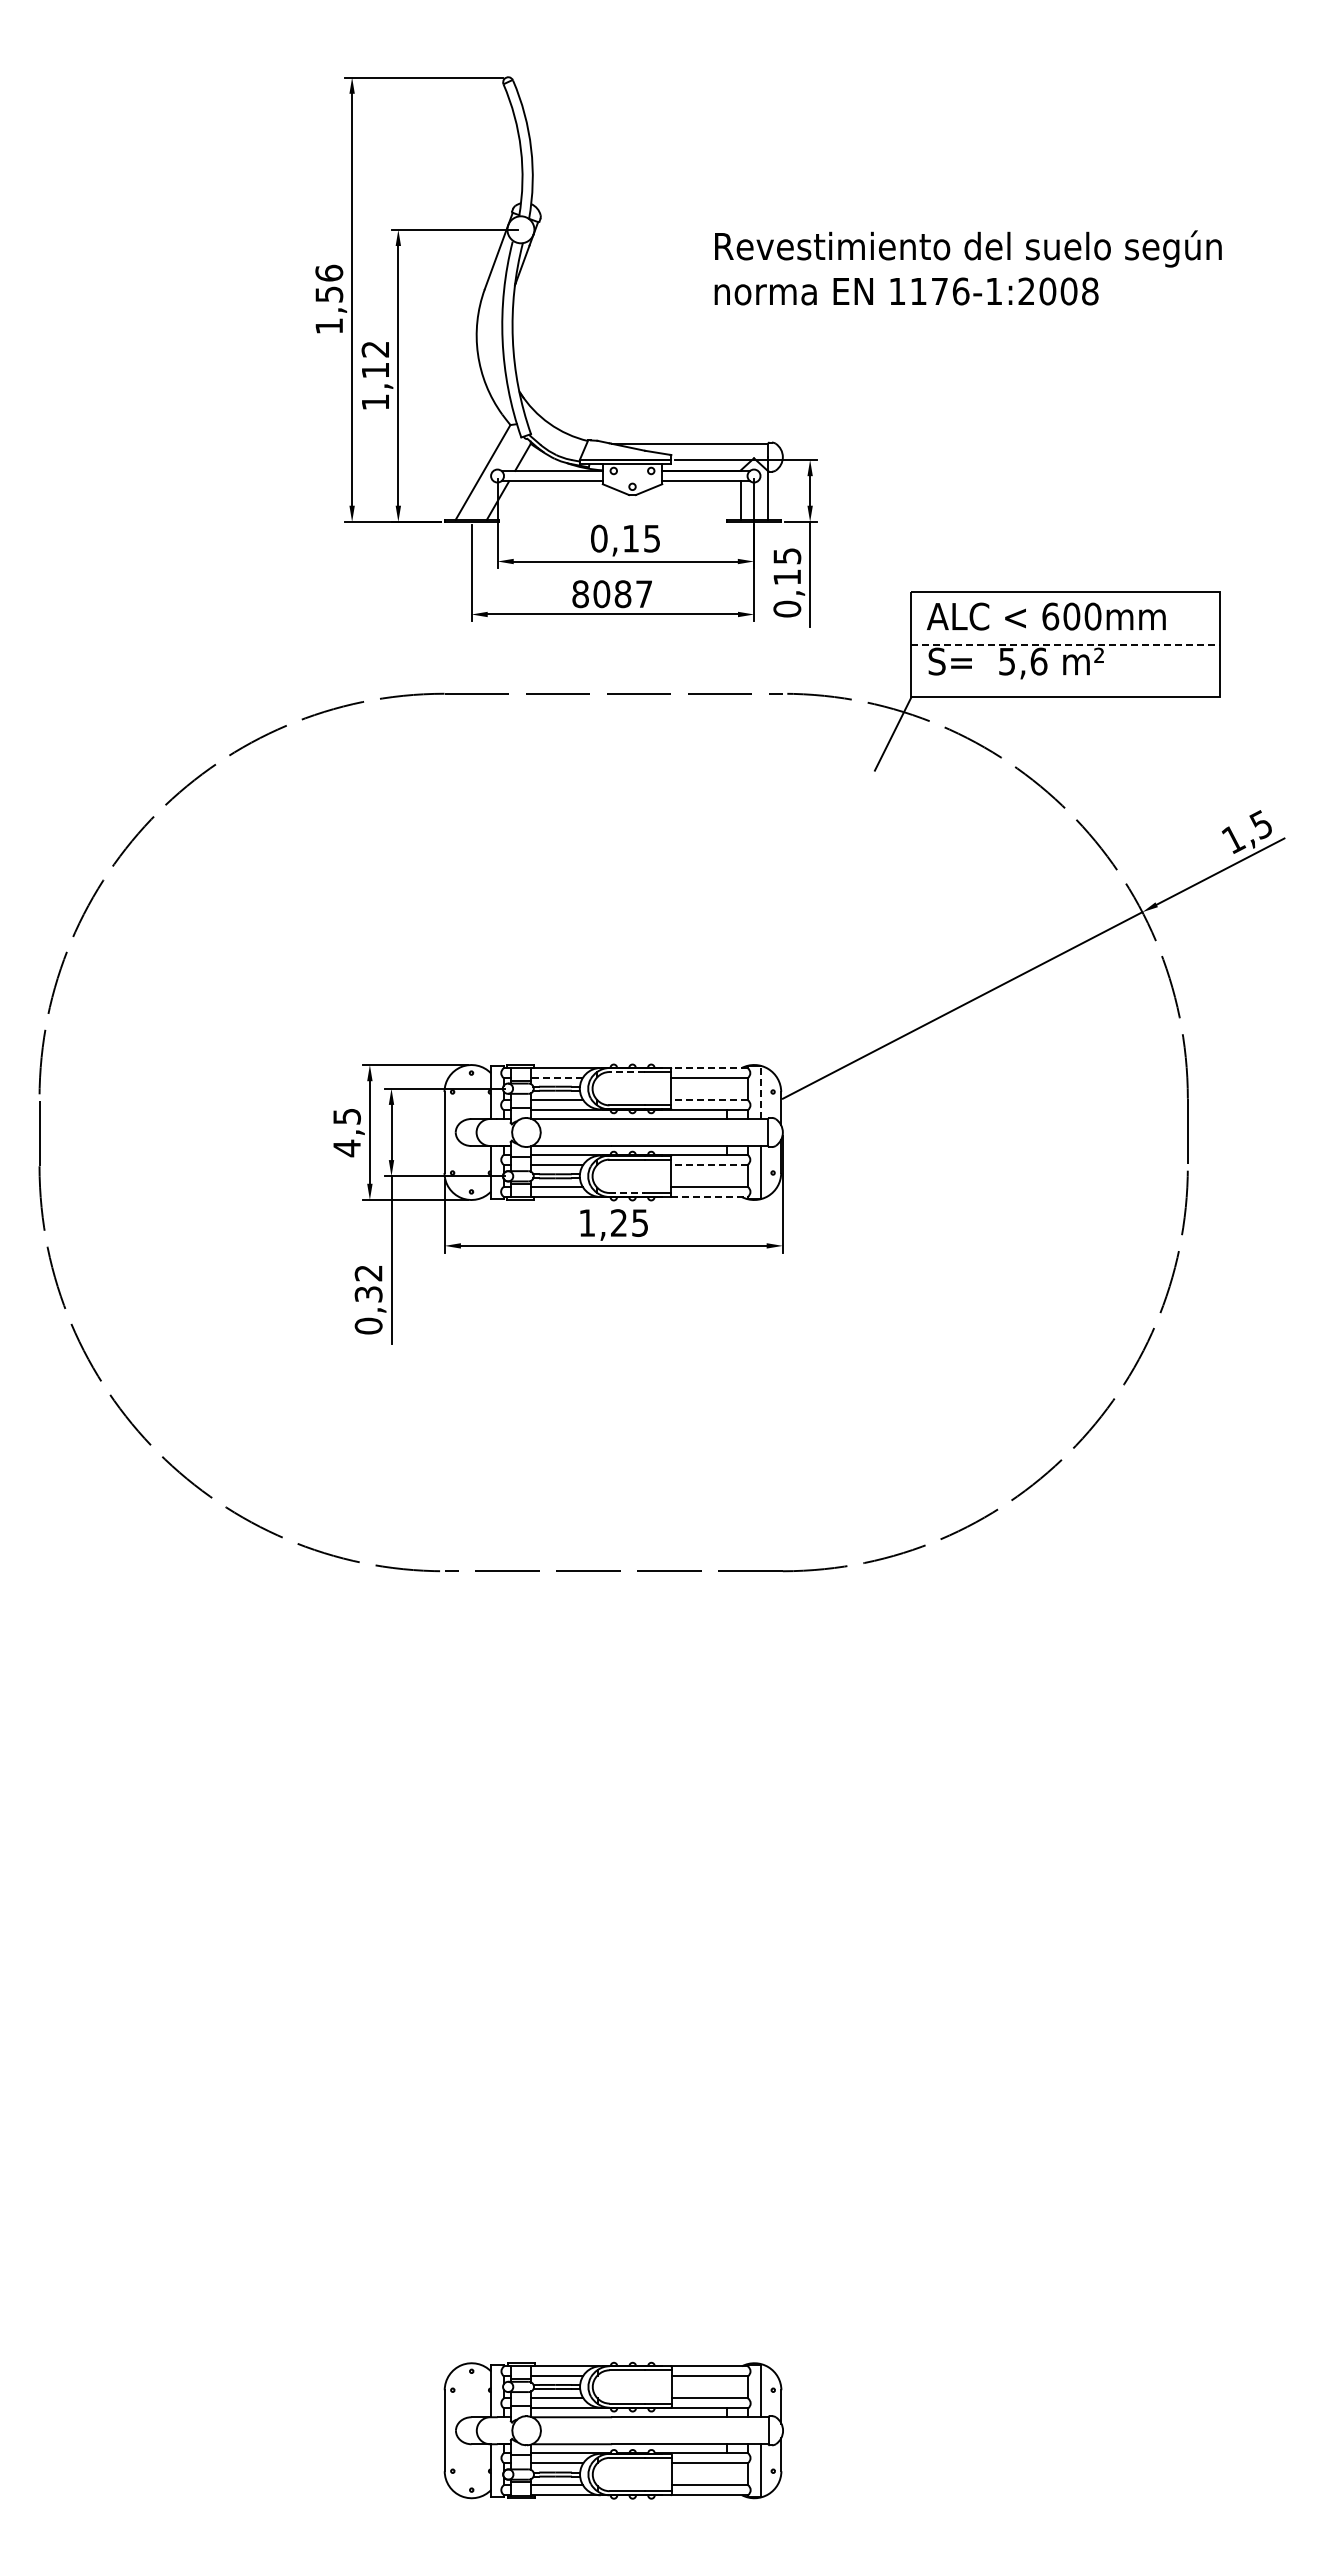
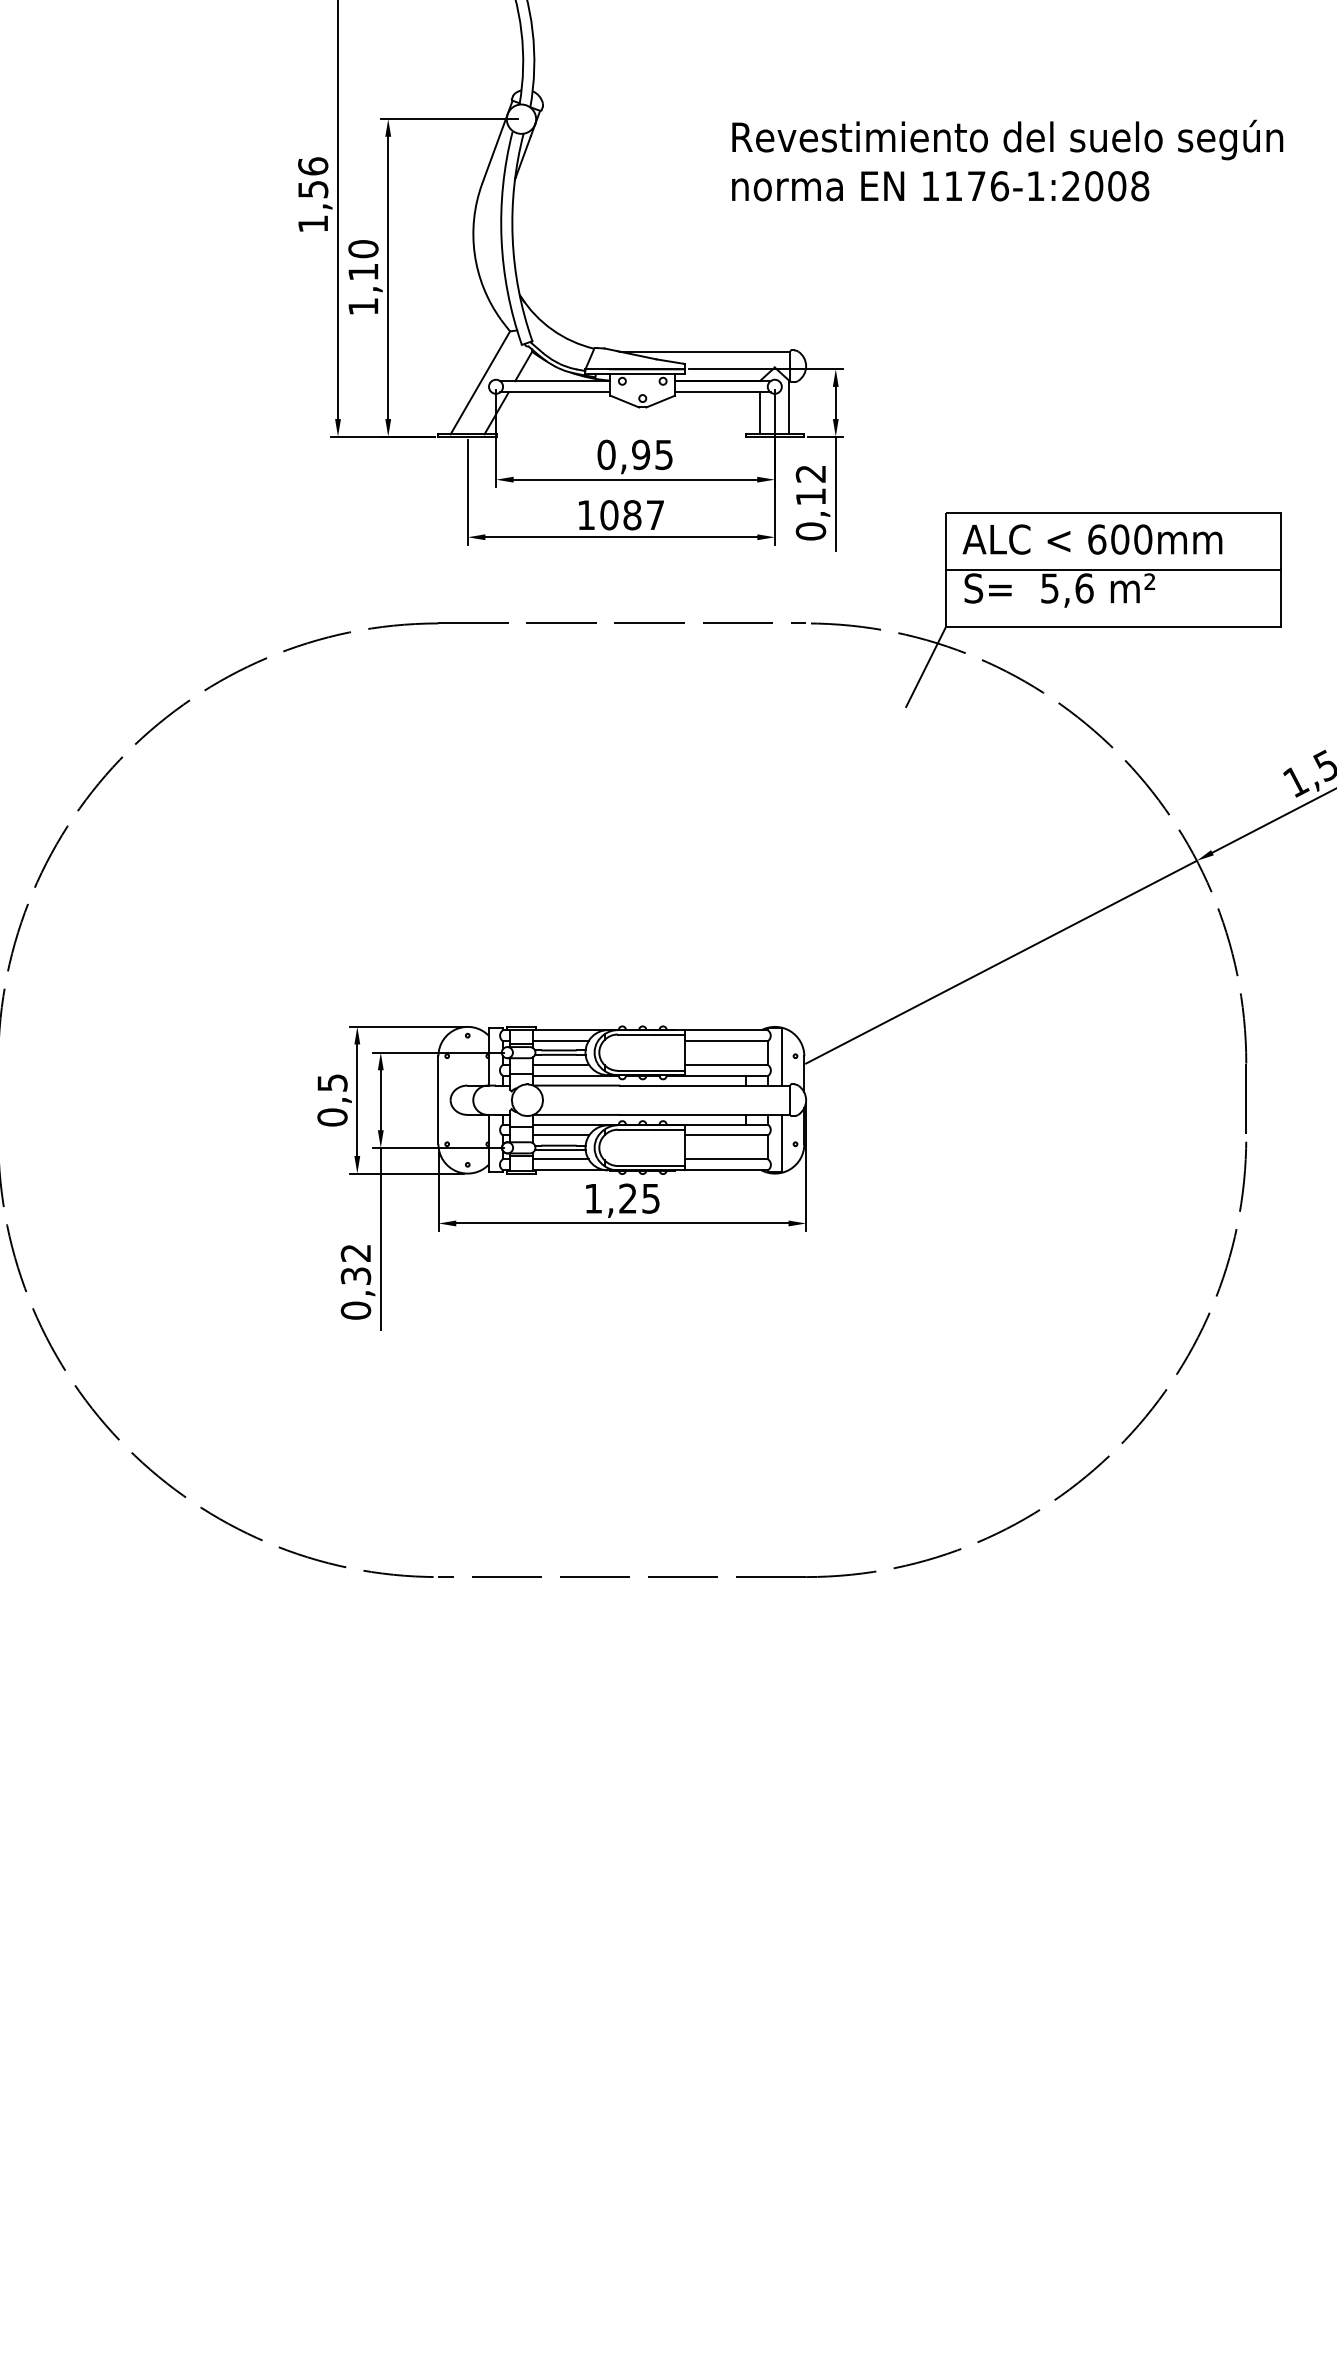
text: (375, 349) -> (363, 249), 1,12 -> 1,10
text: (630, 538) -> (640, 454), 0,15 -> 0,95
text: (787, 556) -> (811, 474), 0,15 -> 0,12
text: (580, 594) -> (586, 515), 8087 -> 1087
line: (1066, 644) -> (1114, 569), dashed -> solid
line: (708, 1068) -> (725, 1030), dashed -> solid
line: (627, 1072) -> (637, 1035), dashed -> solid
line: (556, 1078) -> (560, 1041), dashed -> solid
line: (760, 1092) -> (781, 1056), dashed -> solid
line: (709, 1100) -> (726, 1065), dashed -> solid
text: (346, 1148) -> (331, 1117), 4,5 -> 0,5
line: (709, 1164) -> (726, 1135), dashed -> solid
line: (627, 1192) -> (637, 1165), dashed -> solid
line: (709, 1196) -> (726, 1169), dashed -> solid

